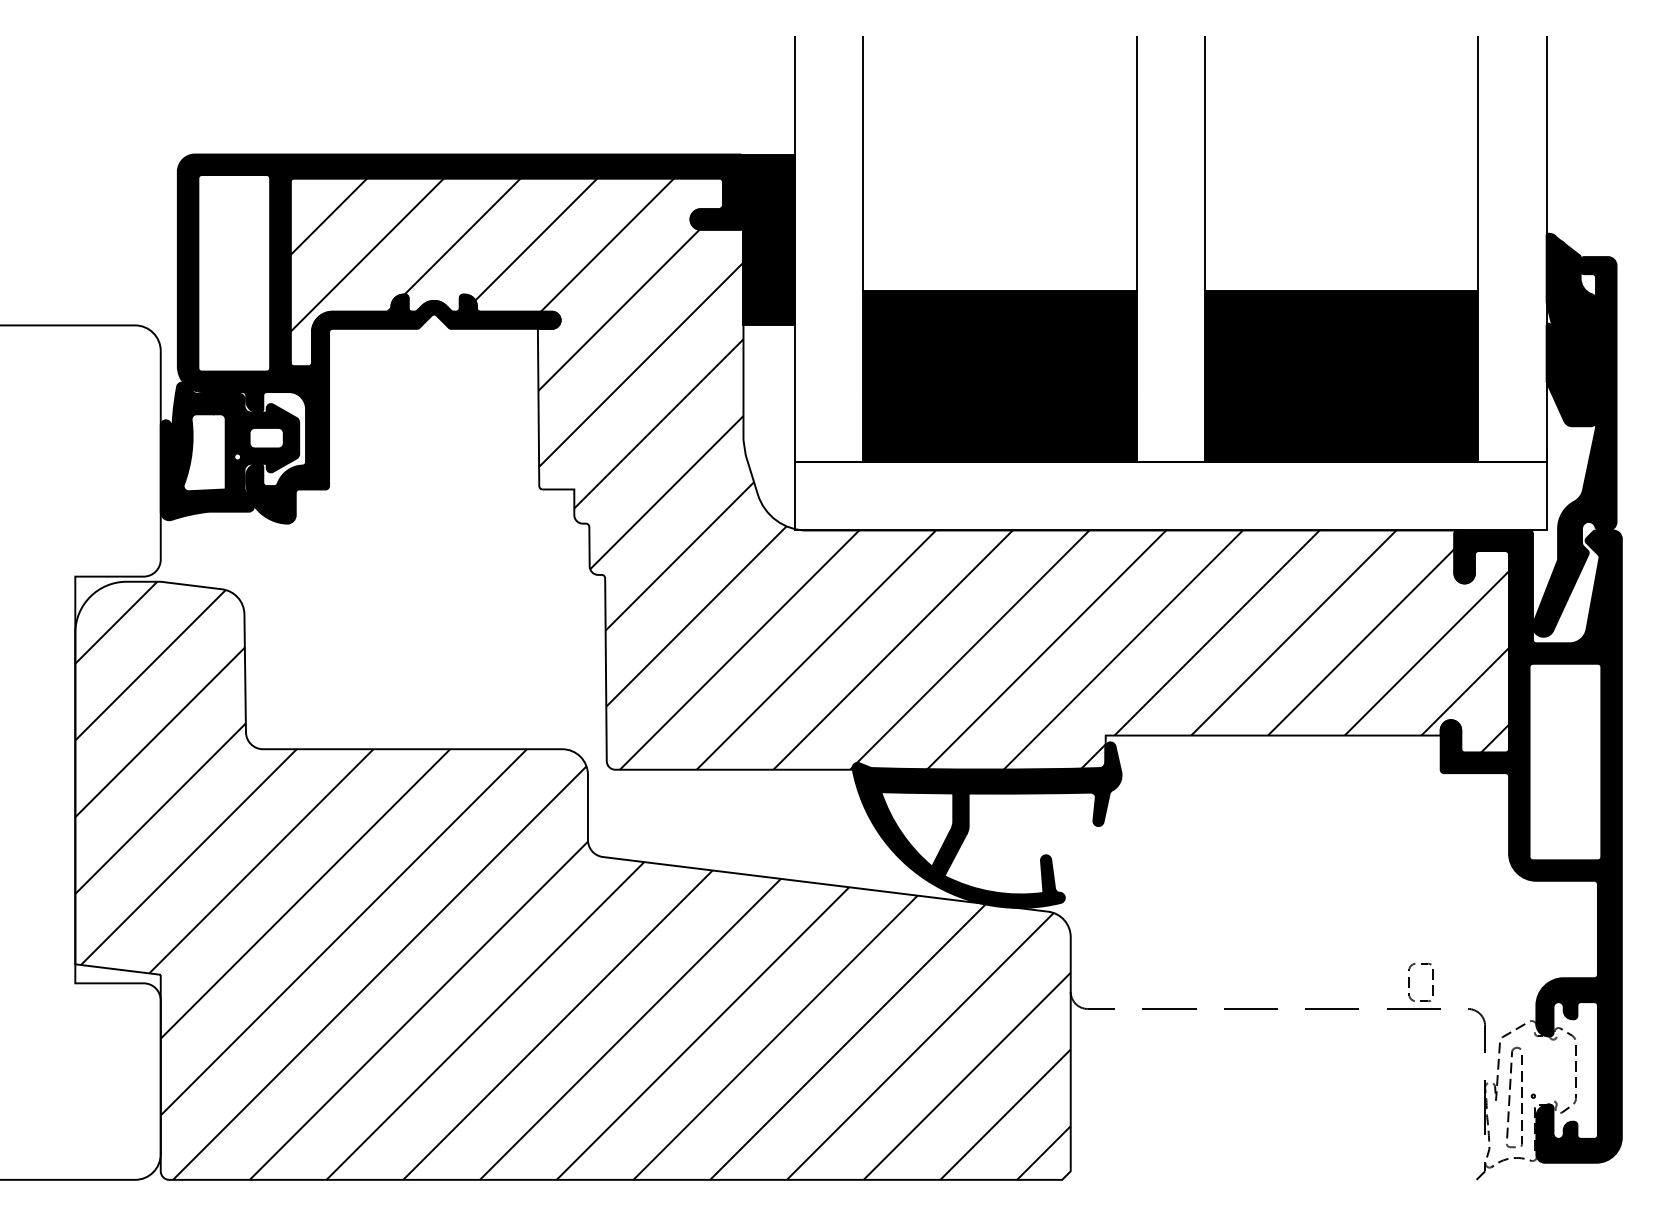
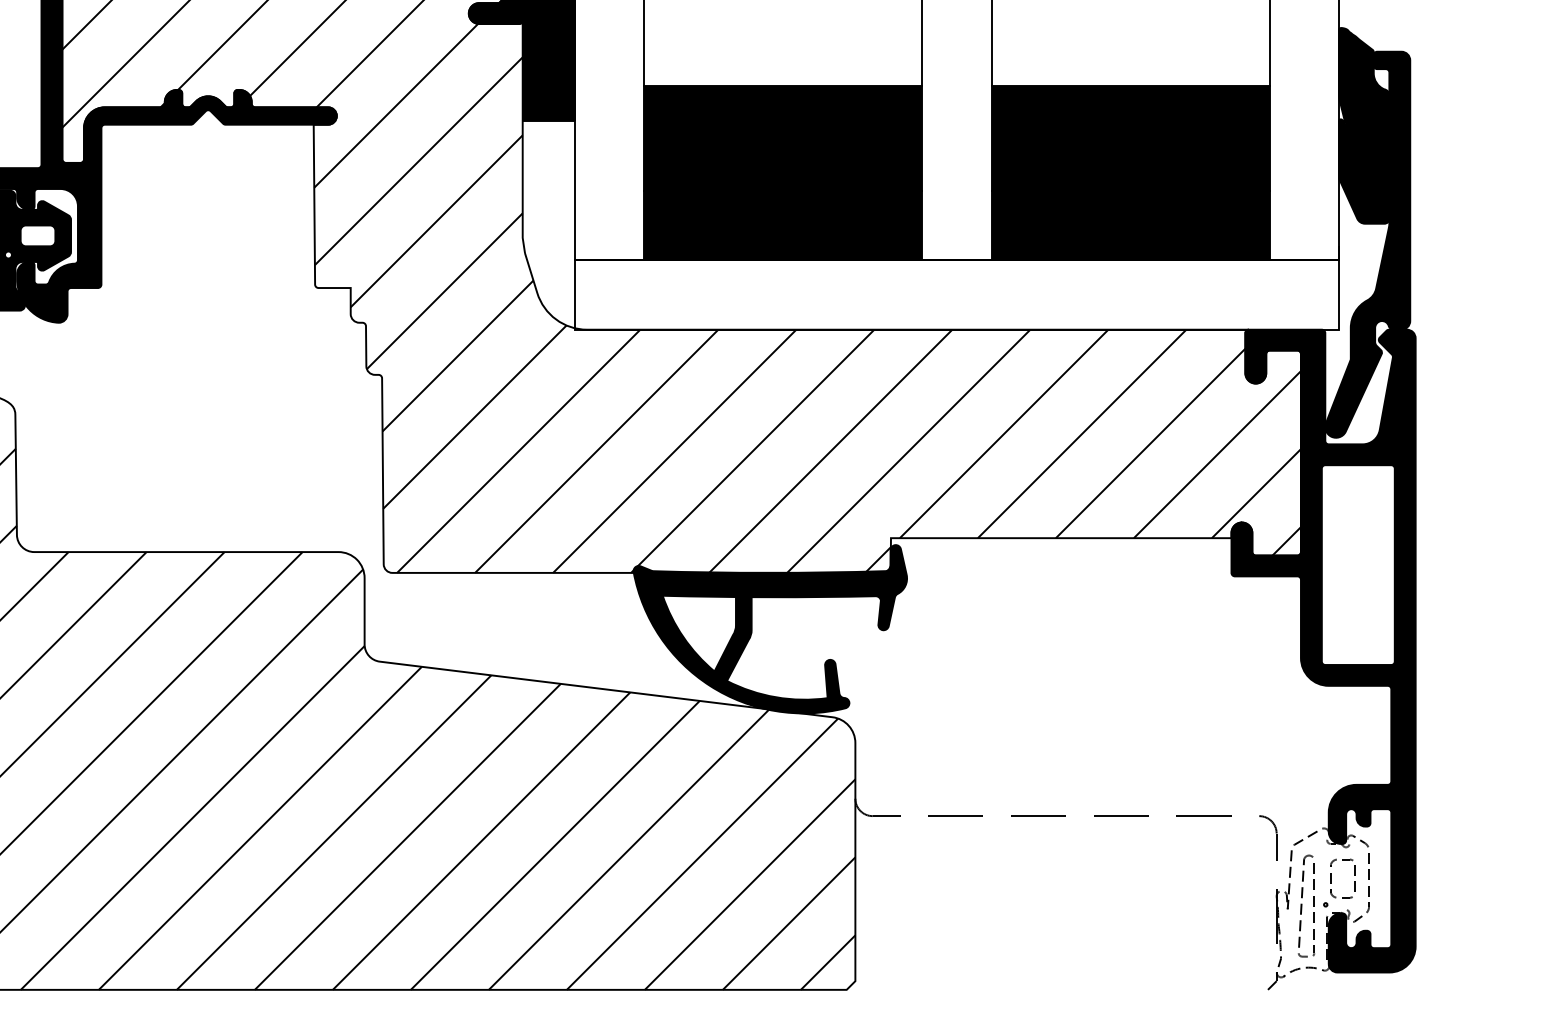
part: (1409, 982) -> (1330, 878), moved

